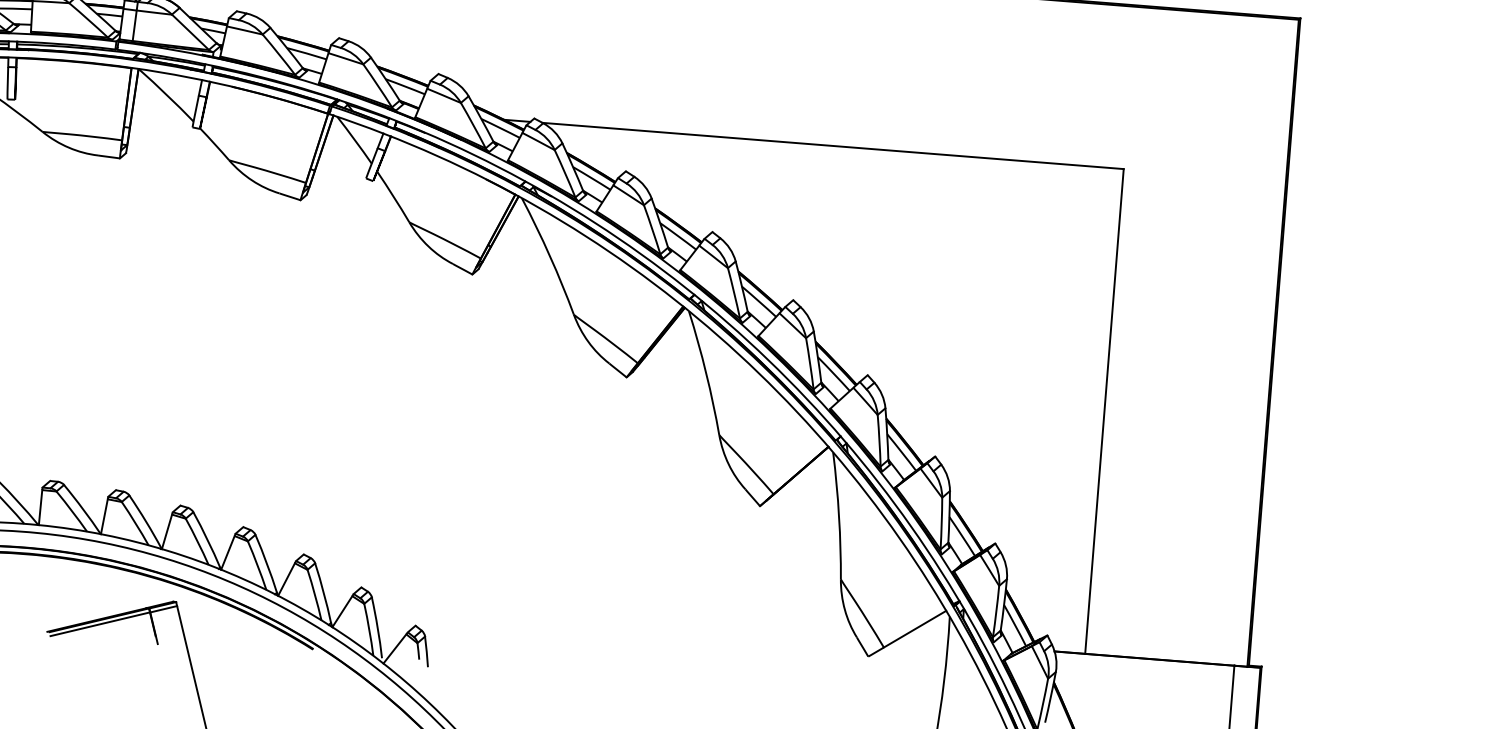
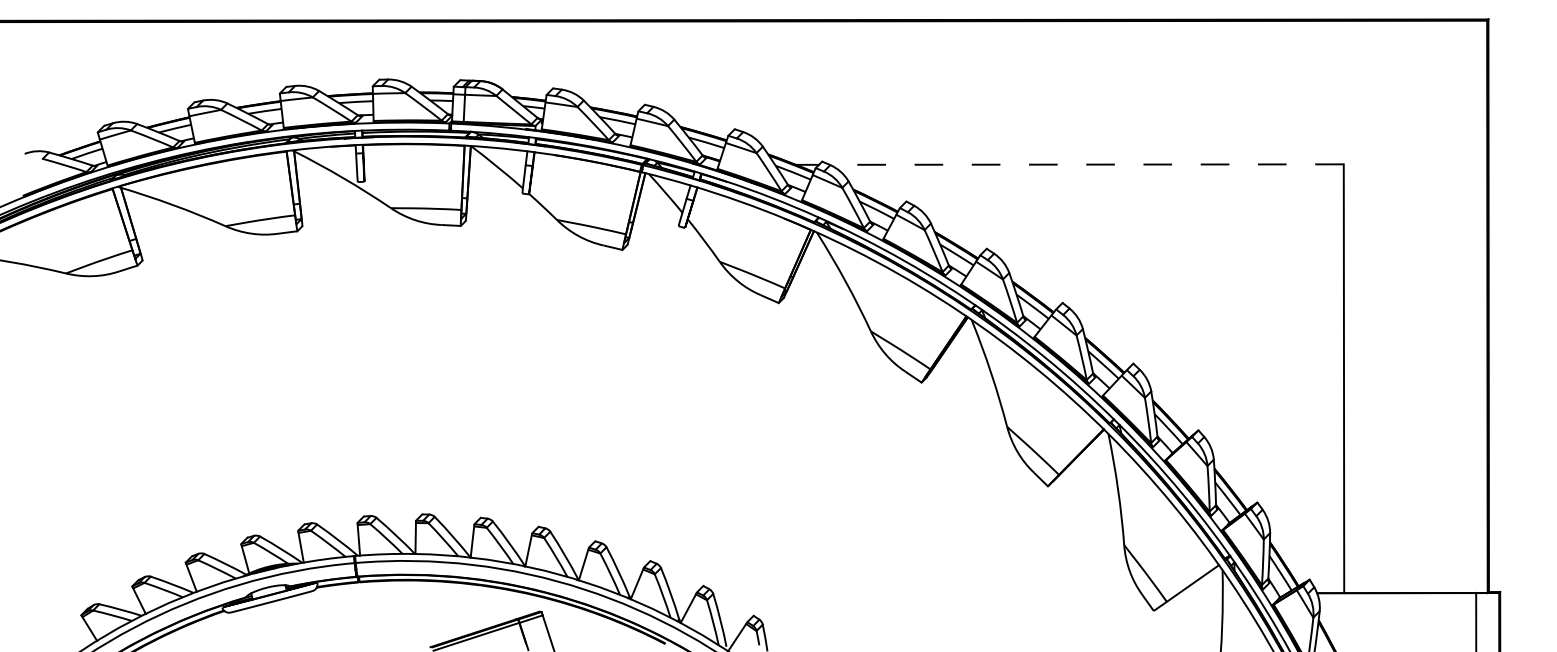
line: (832, 145) -> (1086, 164), solid -> dashed

